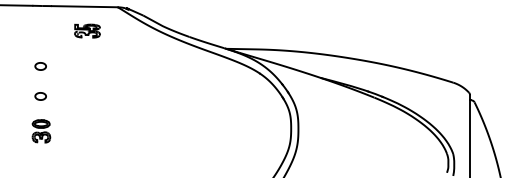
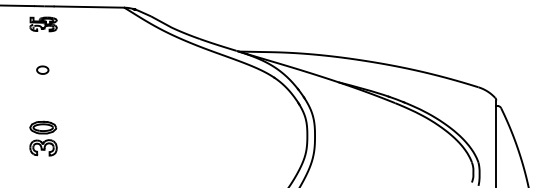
part: (87, 30) -> (43, 23), moved
part: (40, 96) -> (42, 101), removed
part: (41, 131) -> (43, 138), size x1.43

